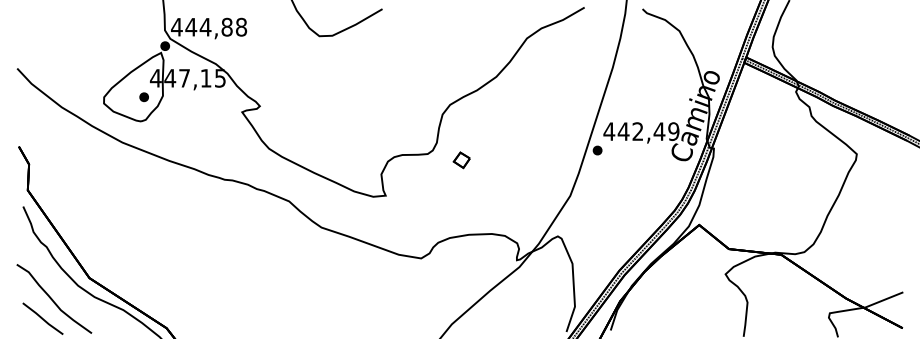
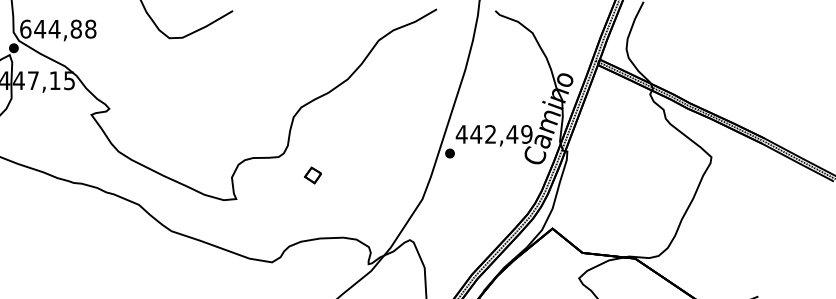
text: (176, 26) -> (25, 28), 444,88 -> 644,88
part: (461, 160) -> (312, 175), moved

